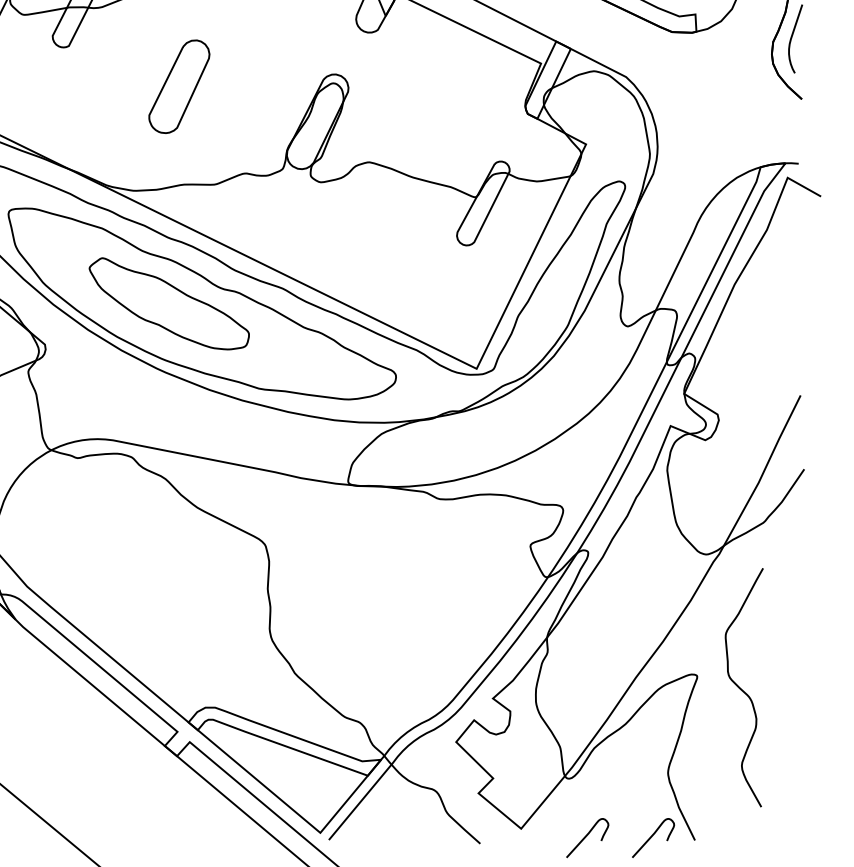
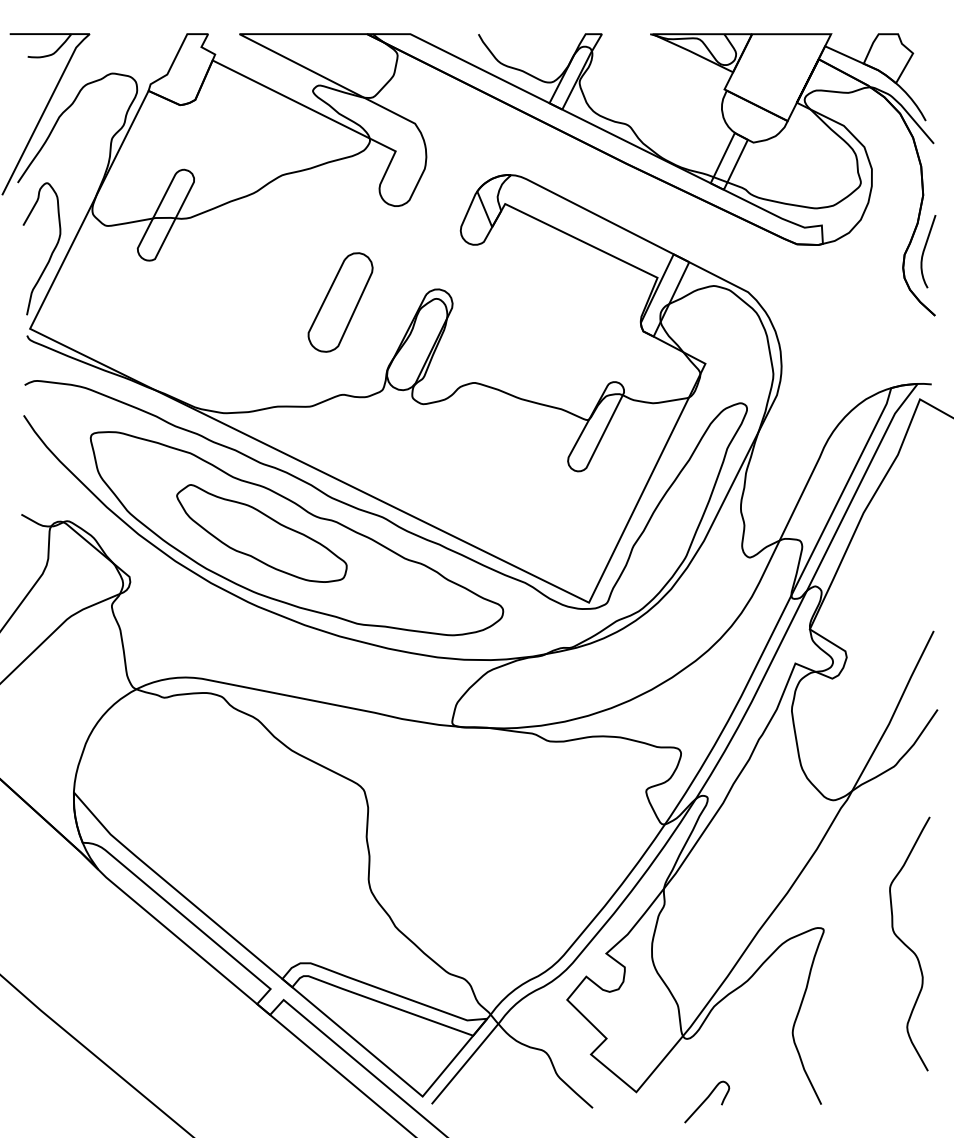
part: (179, 86) -> (340, 302), moved
curve: (742, 689) -> (907, 945), moved
curve: (652, 836) -> (776, 1100), removed

